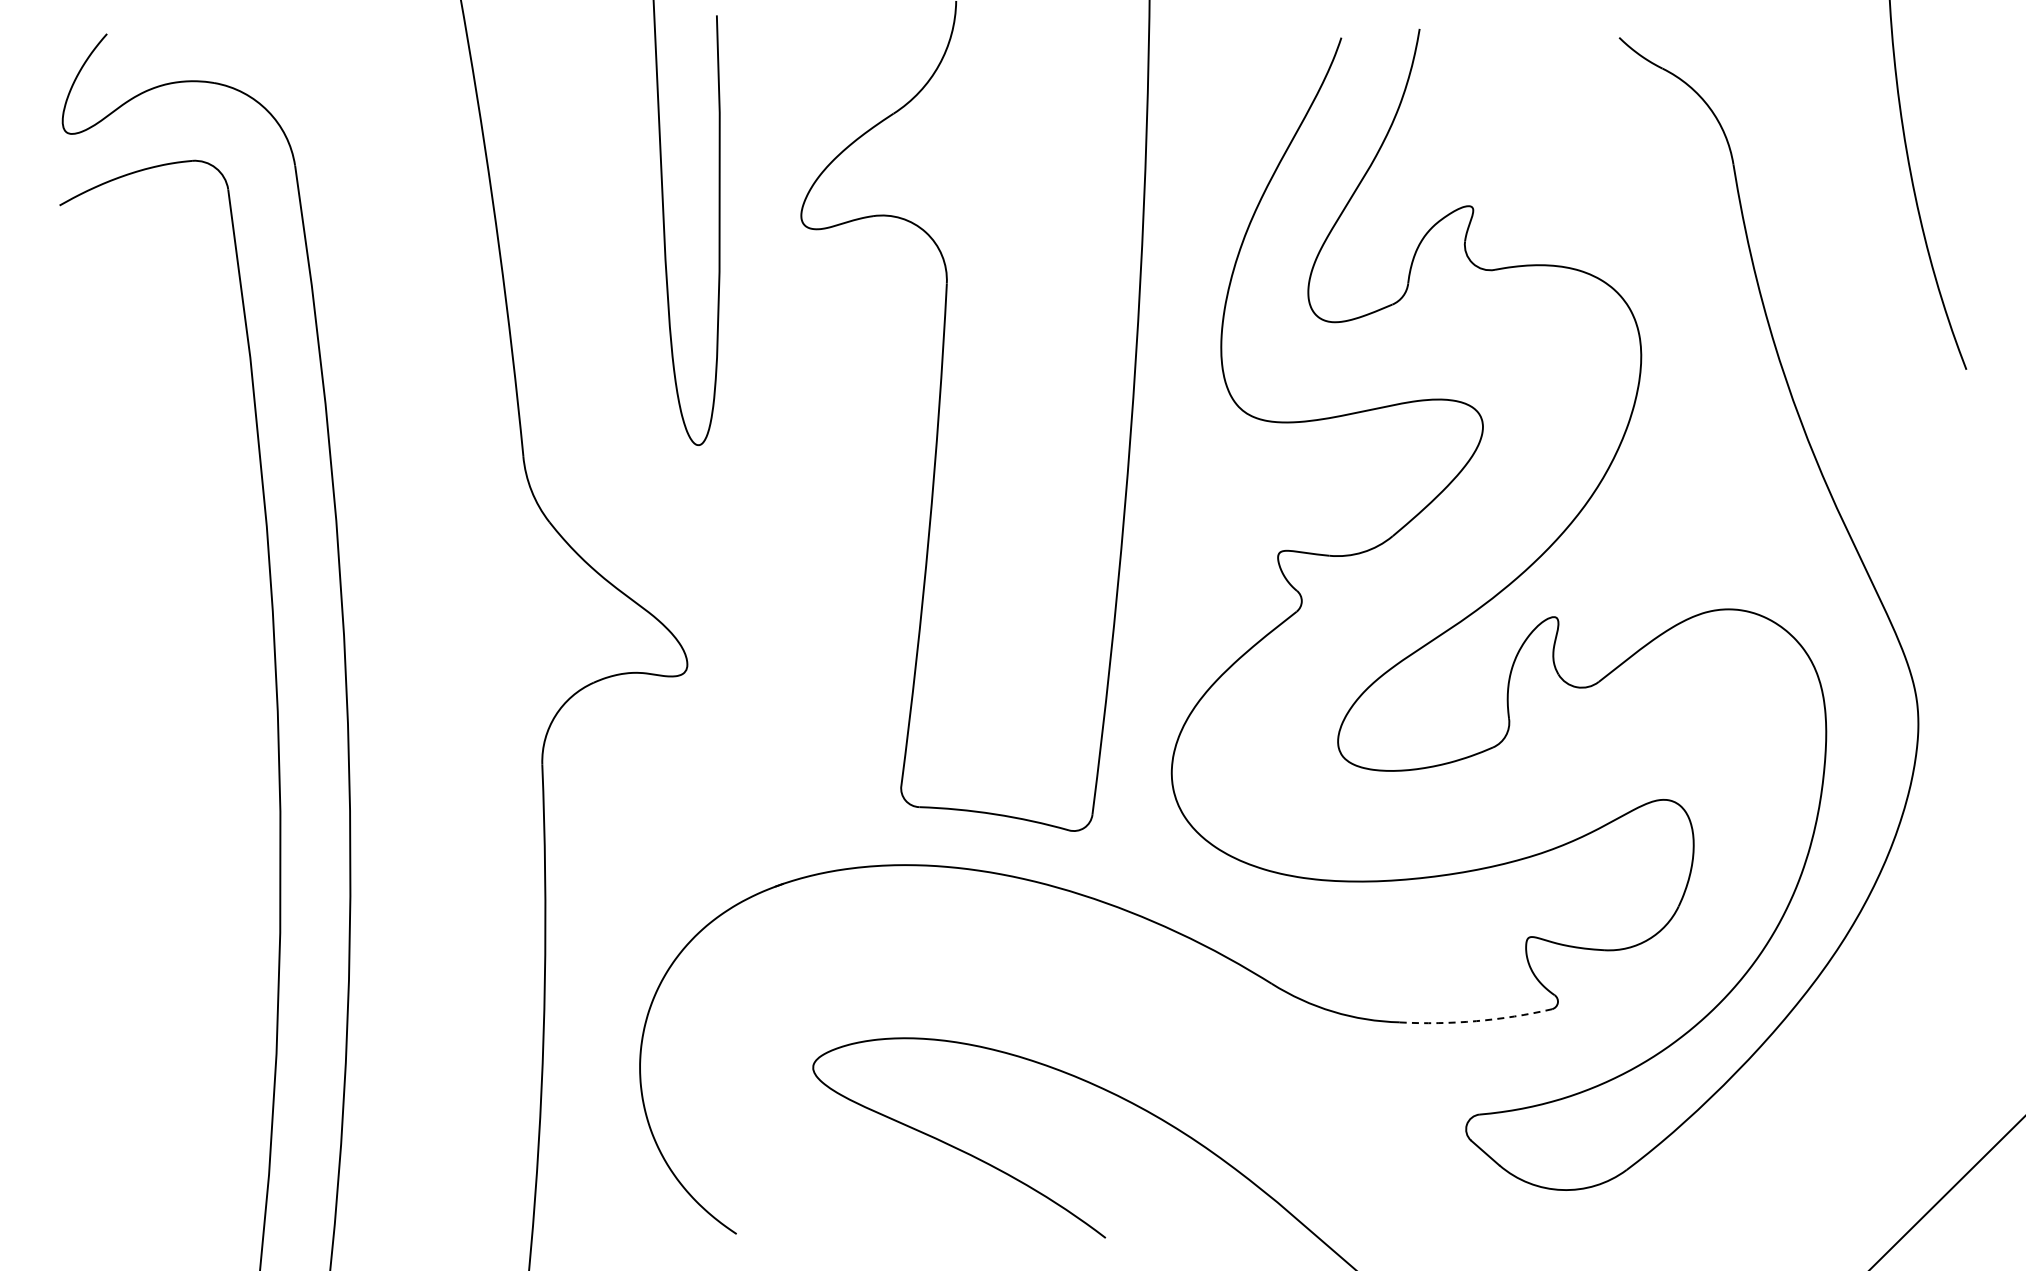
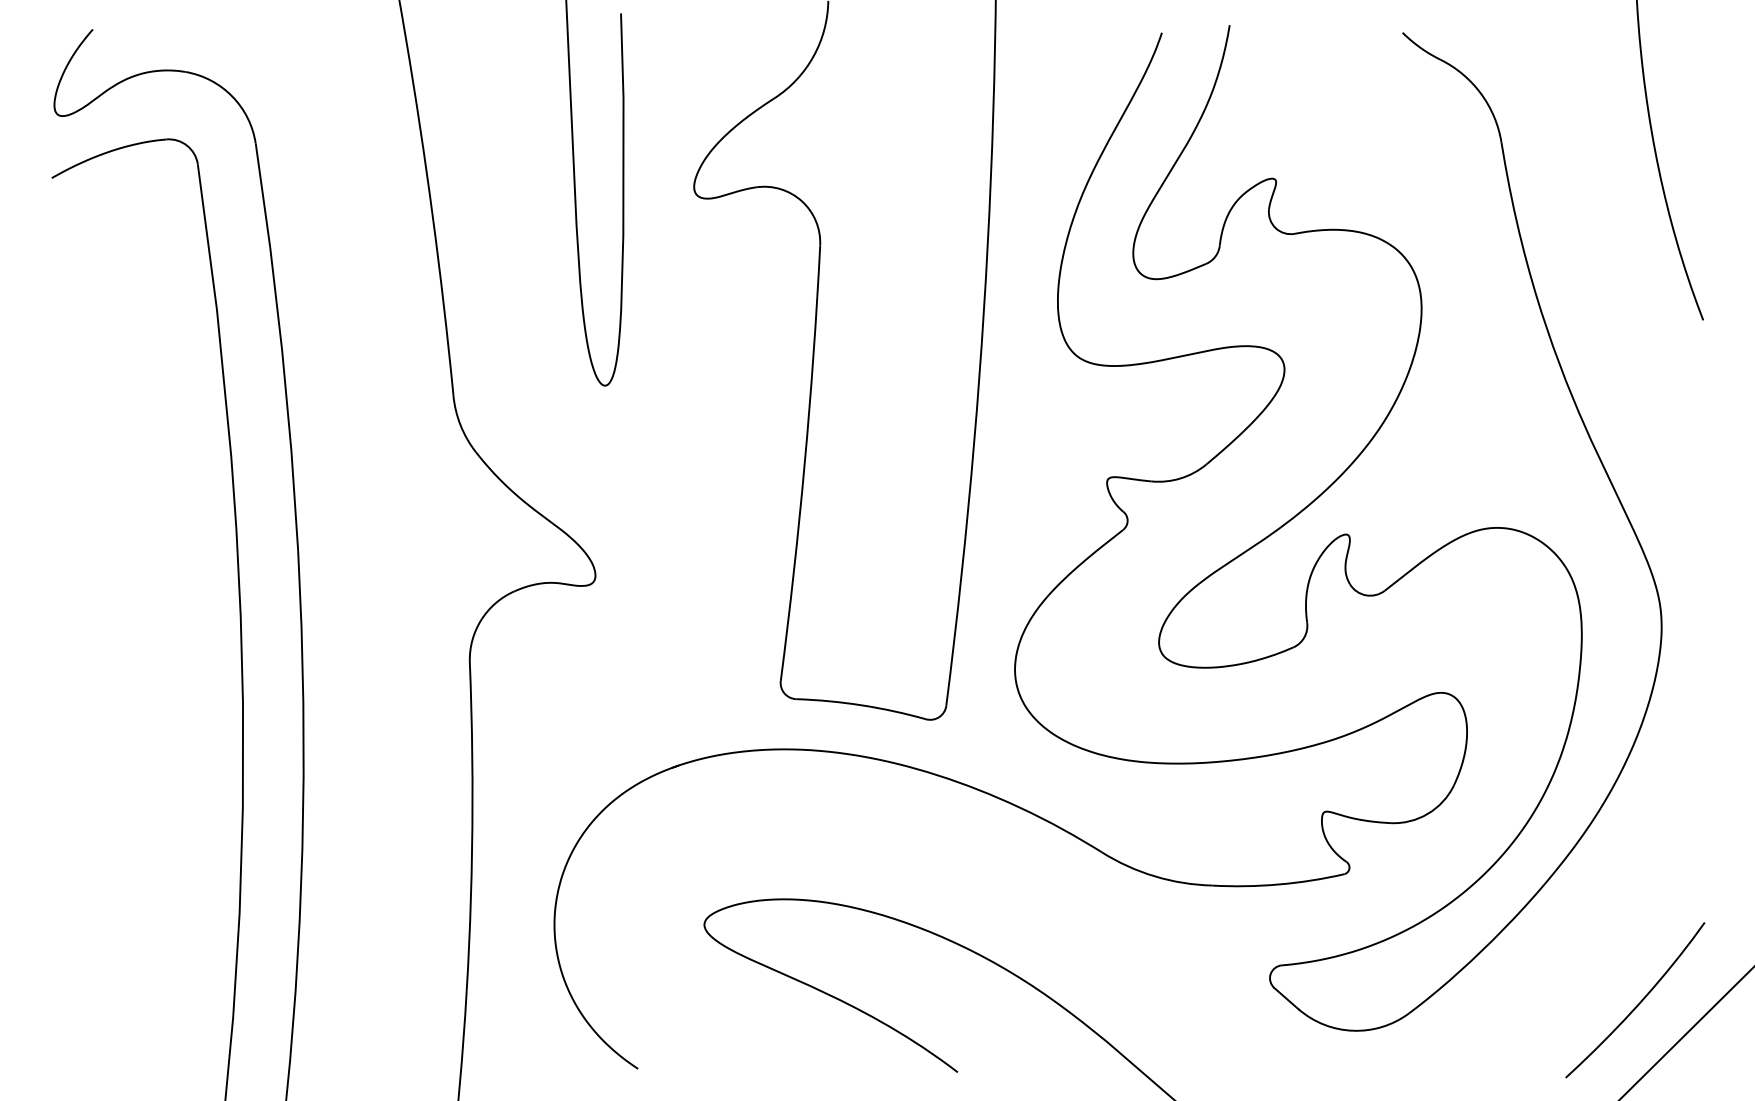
arc: (1476, 1021) -> (1278, 884), dashed -> solid
curve: (1891, 1158) -> (1638, 1003), added

